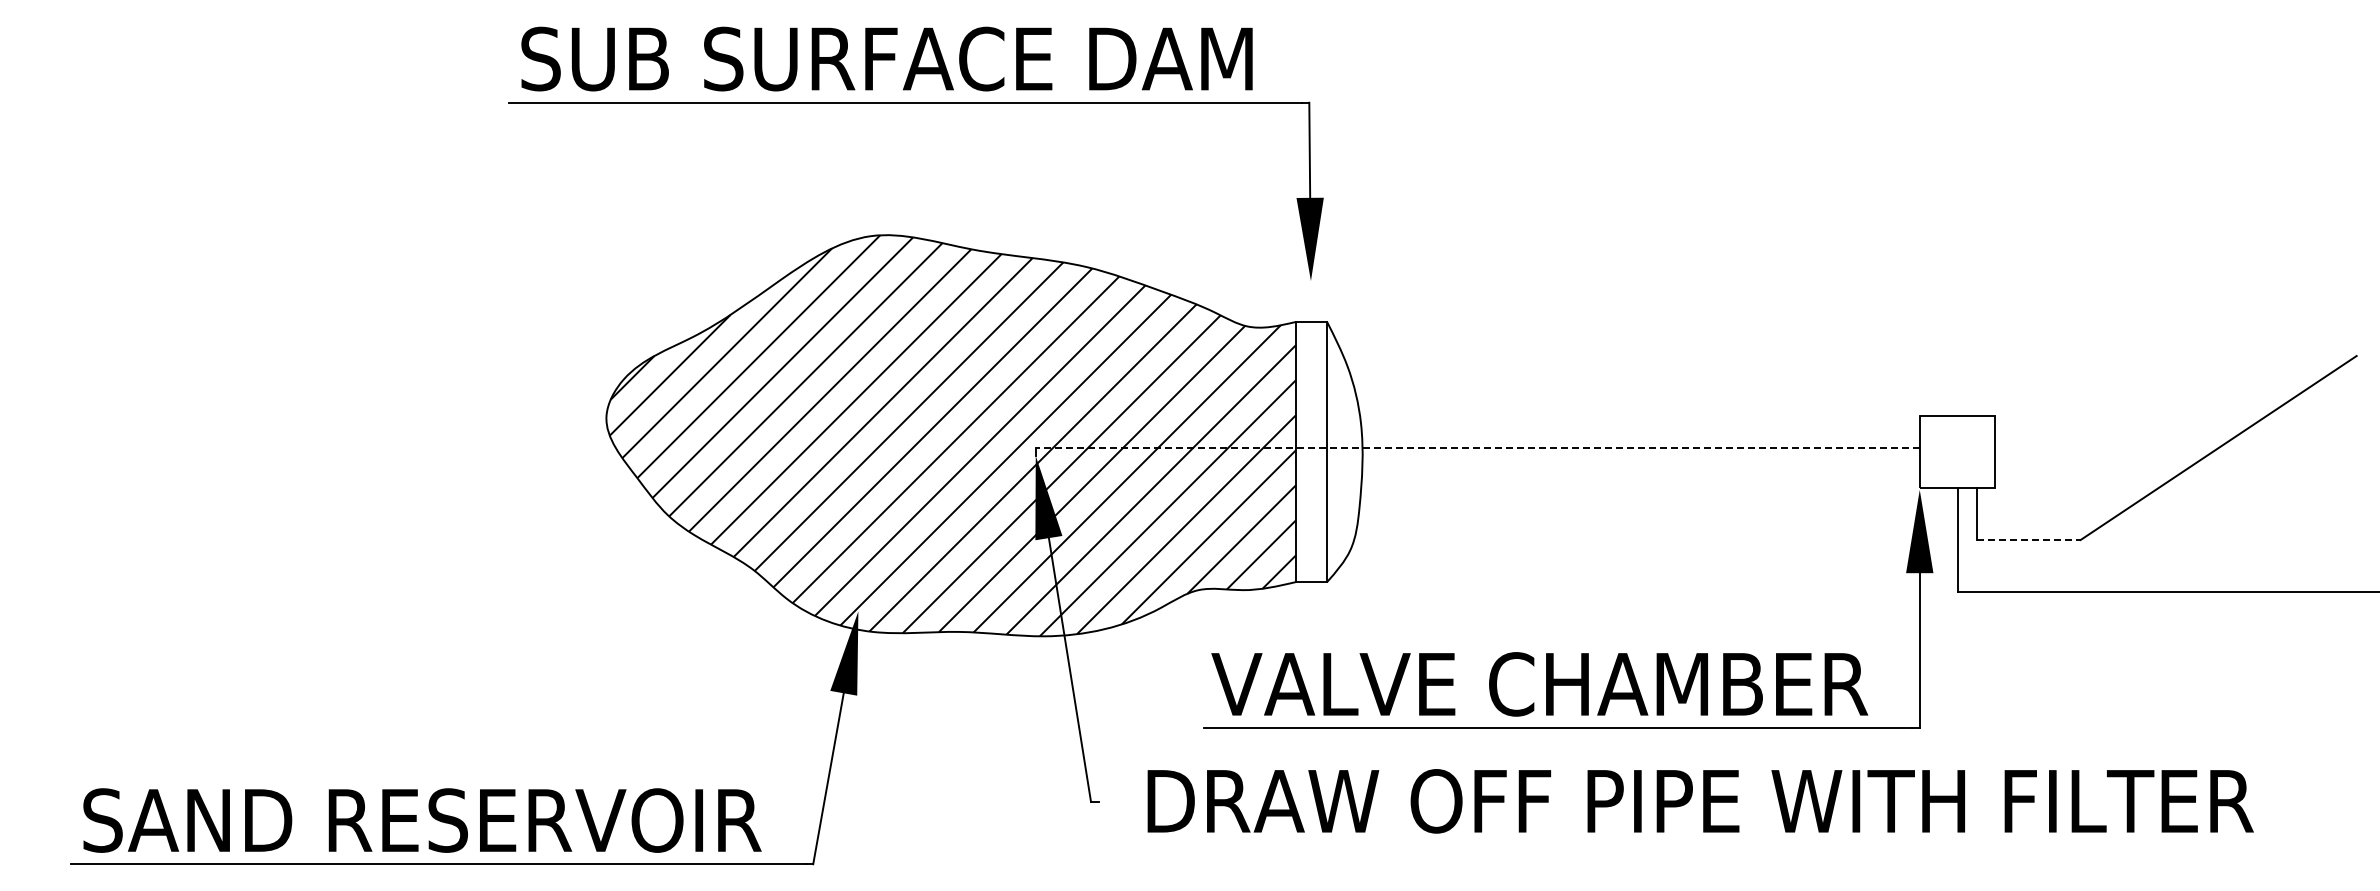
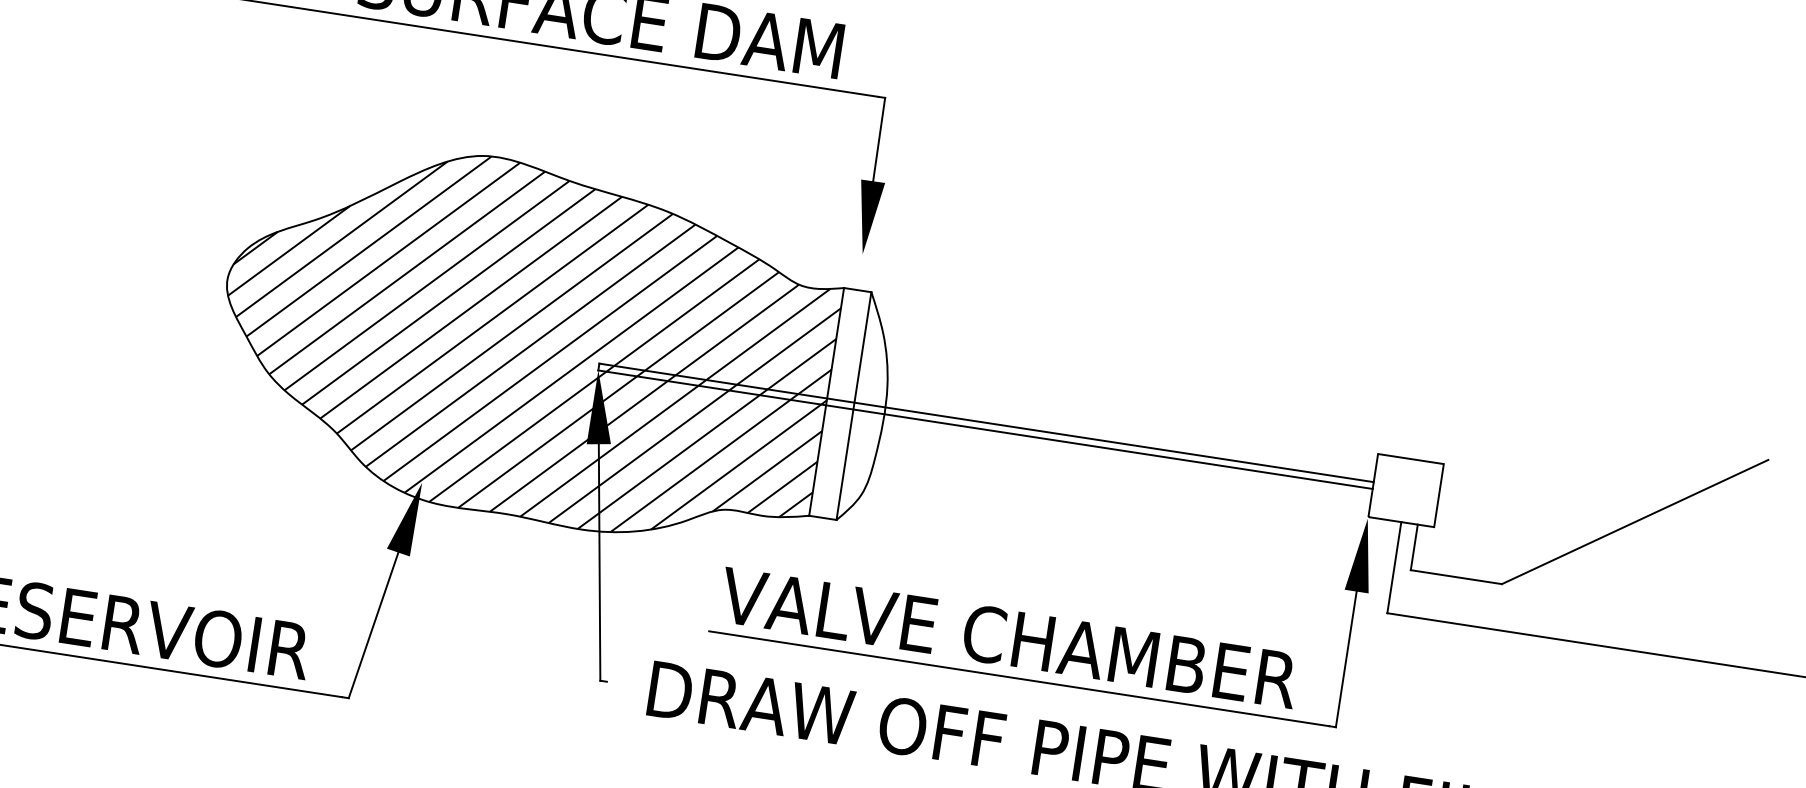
line: (1477, 448) -> (986, 423), dashed -> solid
line: (1477, 455) -> (985, 429), added
line: (2029, 540) -> (1457, 577), dashed -> solid

